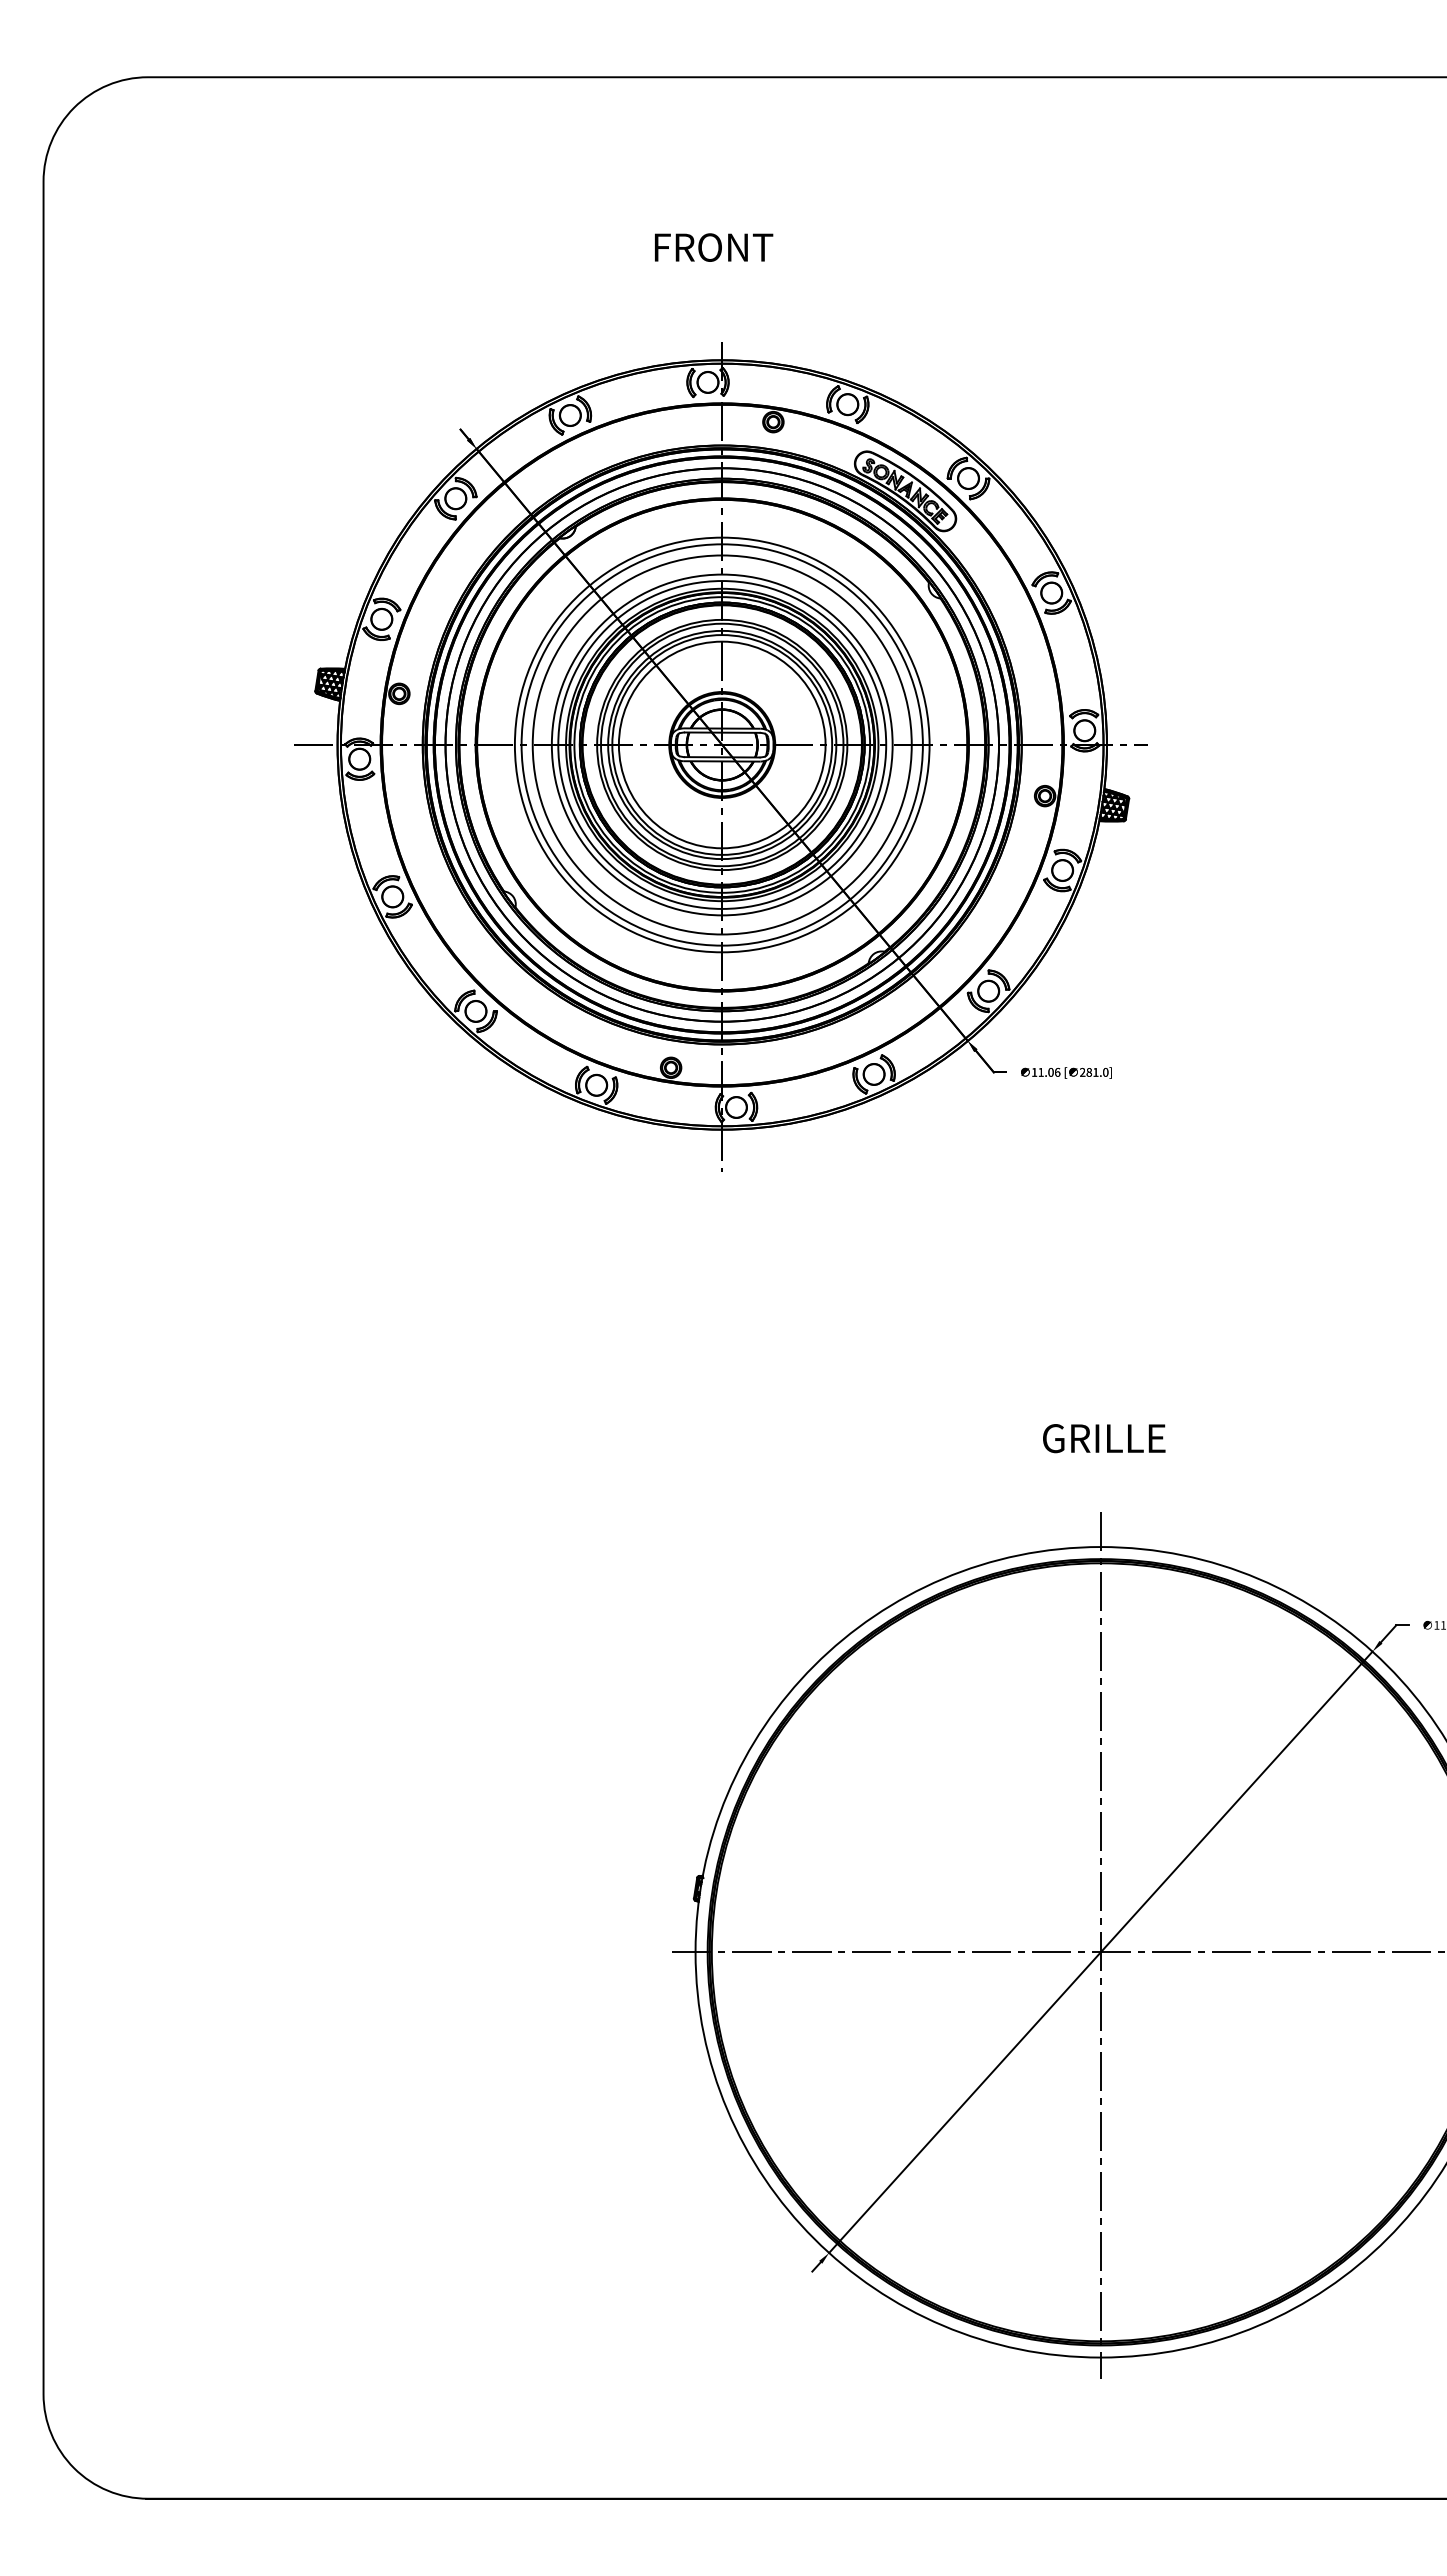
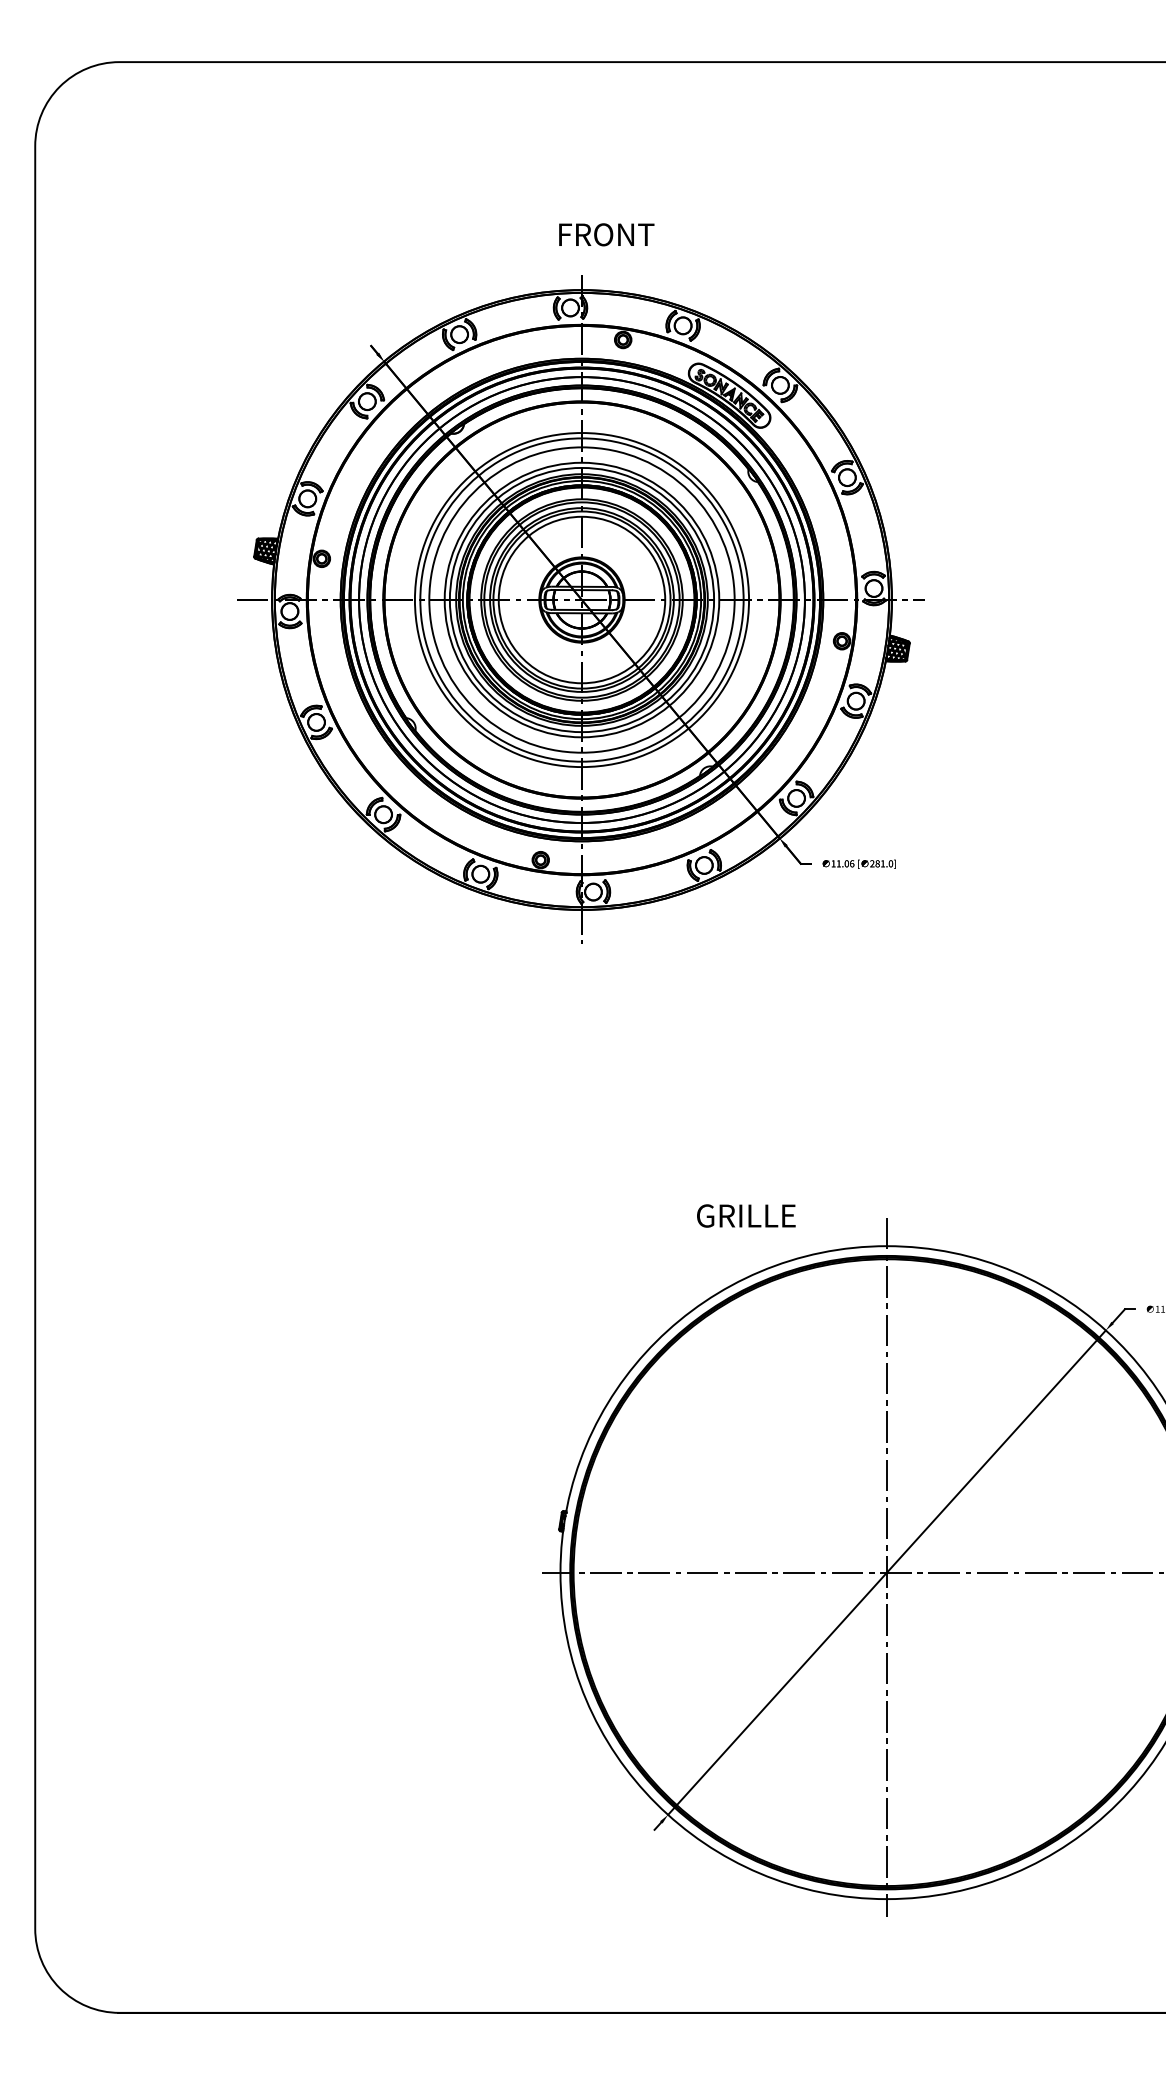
text: (714, 247) -> (607, 234), moved
text: (1104, 1438) -> (746, 1215), moved

